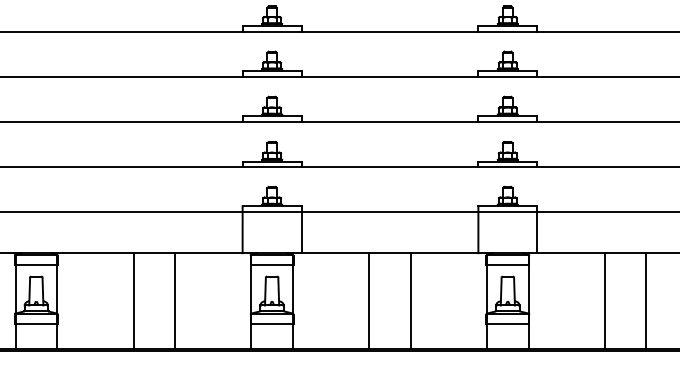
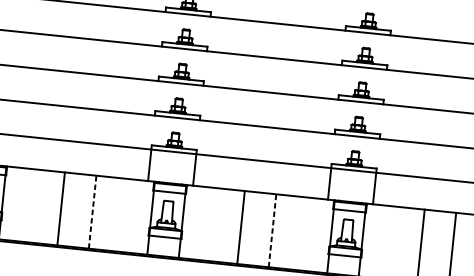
line: (174, 301) -> (92, 212), solid -> dashed
line: (410, 301) -> (272, 231), solid -> dashed

